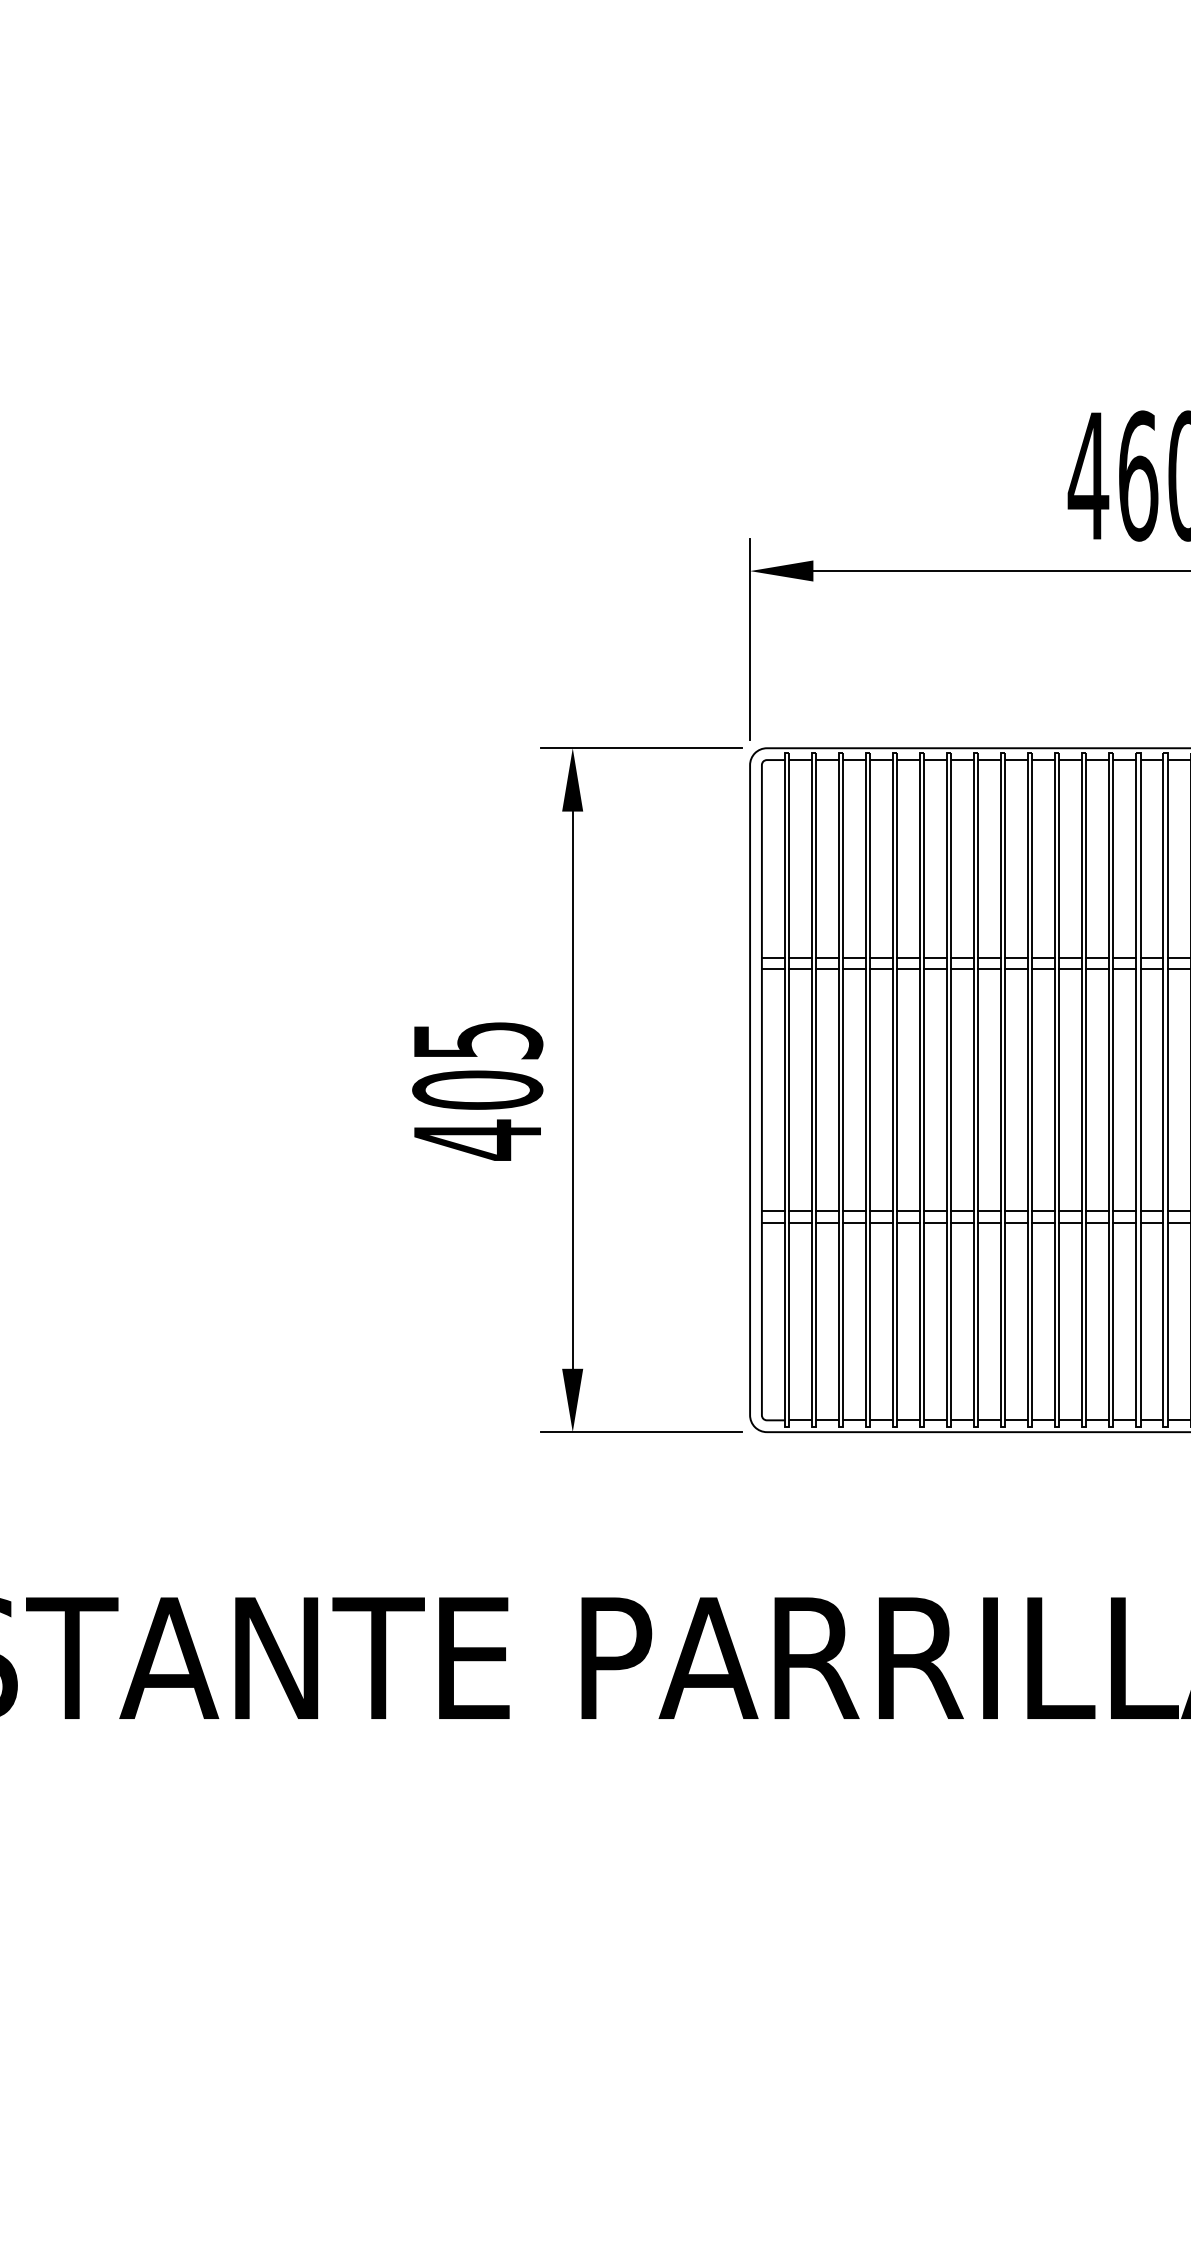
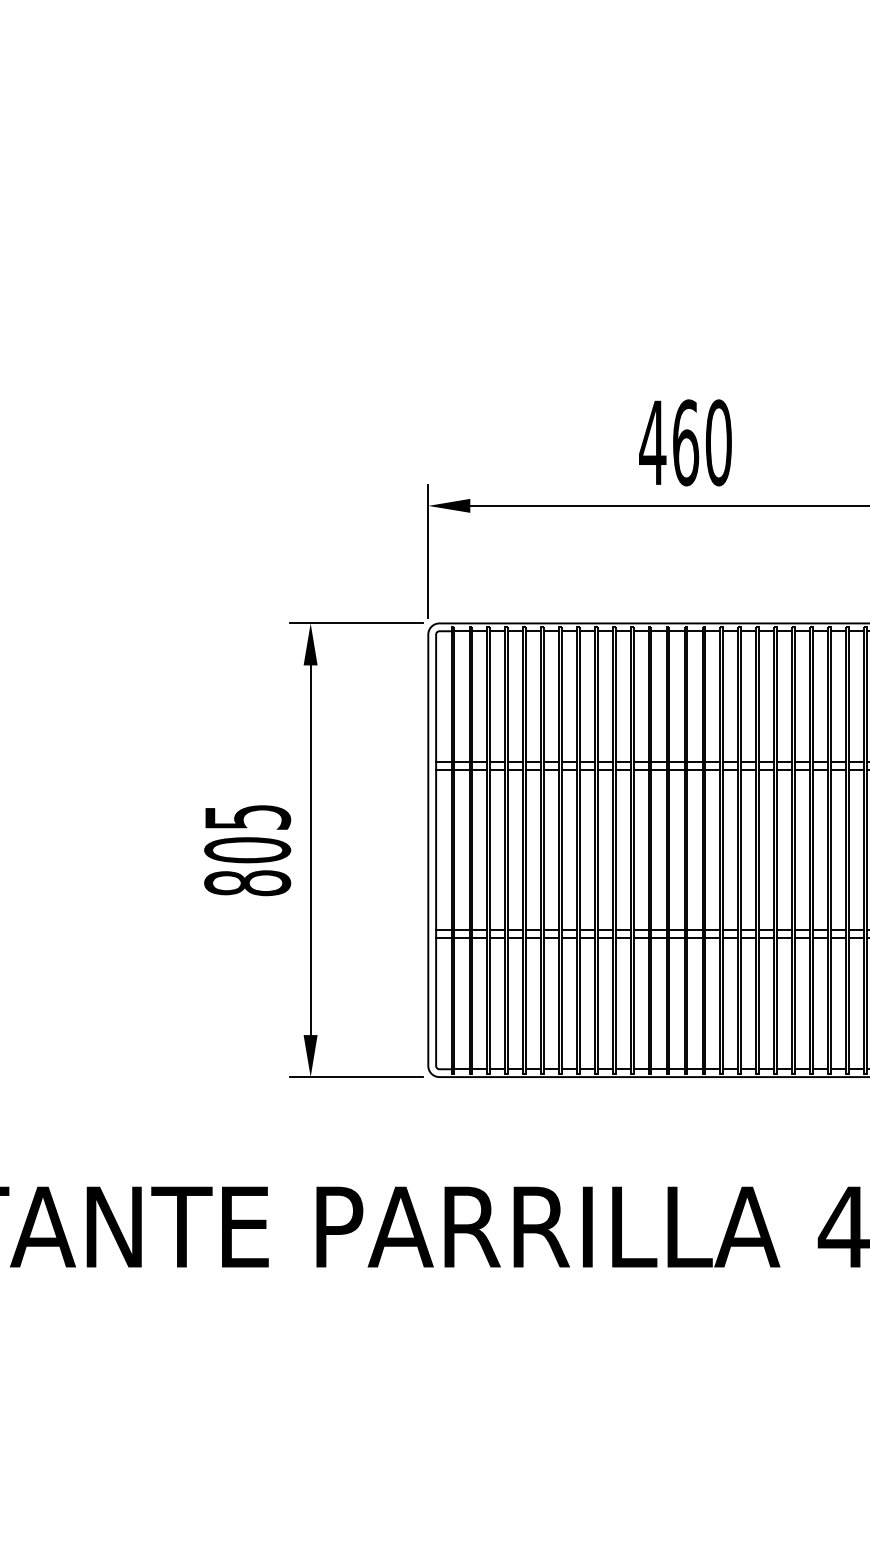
text: (477, 1140) -> (247, 883), 405 -> 805

